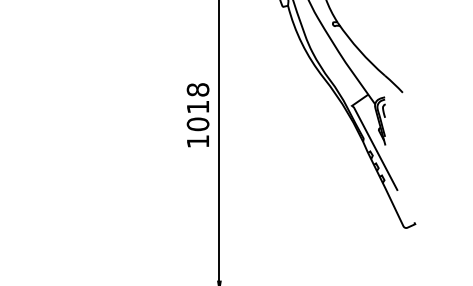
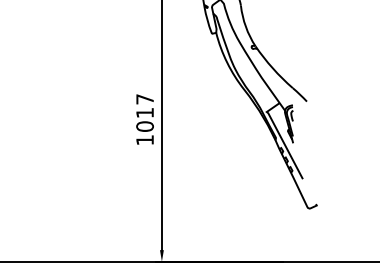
text: (197, 90) -> (144, 99), 1018 -> 1017

